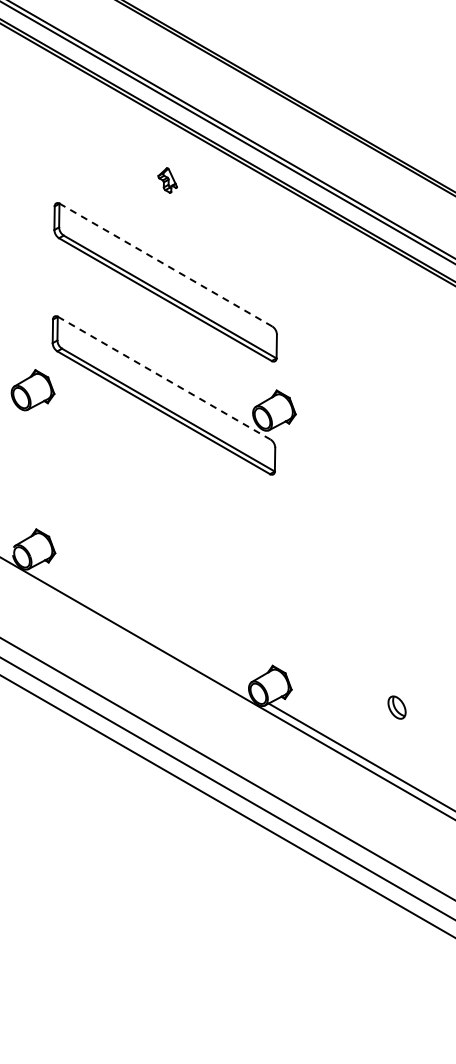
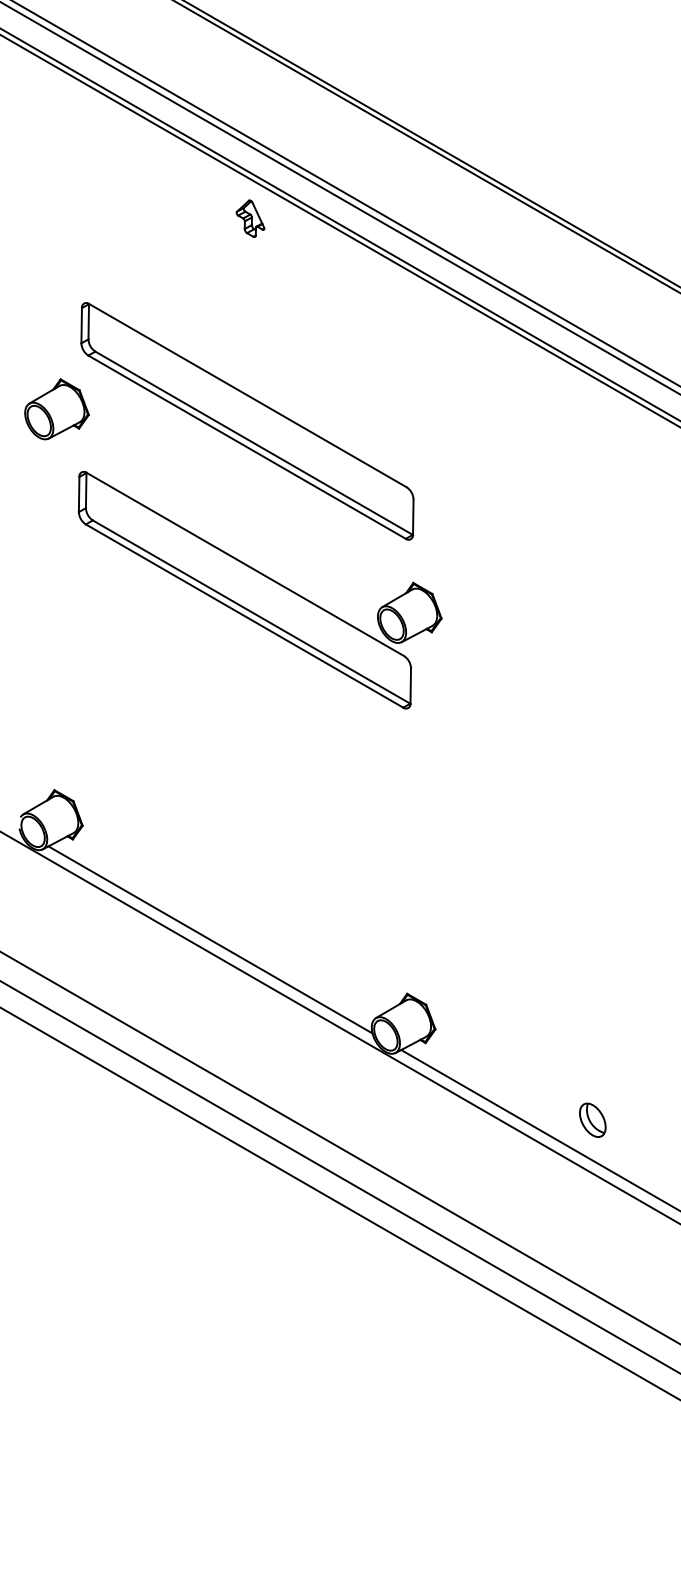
part: (167, 180) -> (250, 218), moved
line: (165, 265) -> (247, 396), dashed -> solid
line: (164, 378) -> (245, 564), dashed -> solid
part: (32, 390) -> (56, 409), moved
line: (140, 629) -> (209, 939), added
part: (396, 707) -> (591, 1120), moved

